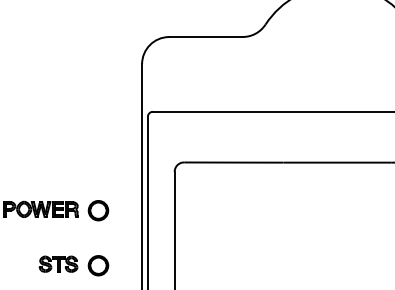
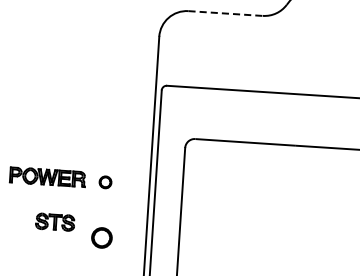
line: (205, 37) -> (225, 13), solid -> dashed
part: (98, 210) -> (105, 182), size x0.6
part: (58, 263) -> (55, 221), moved

